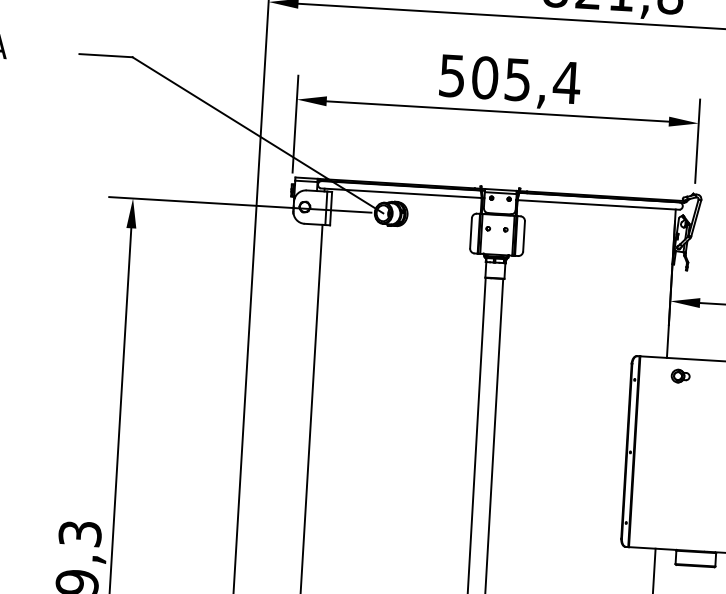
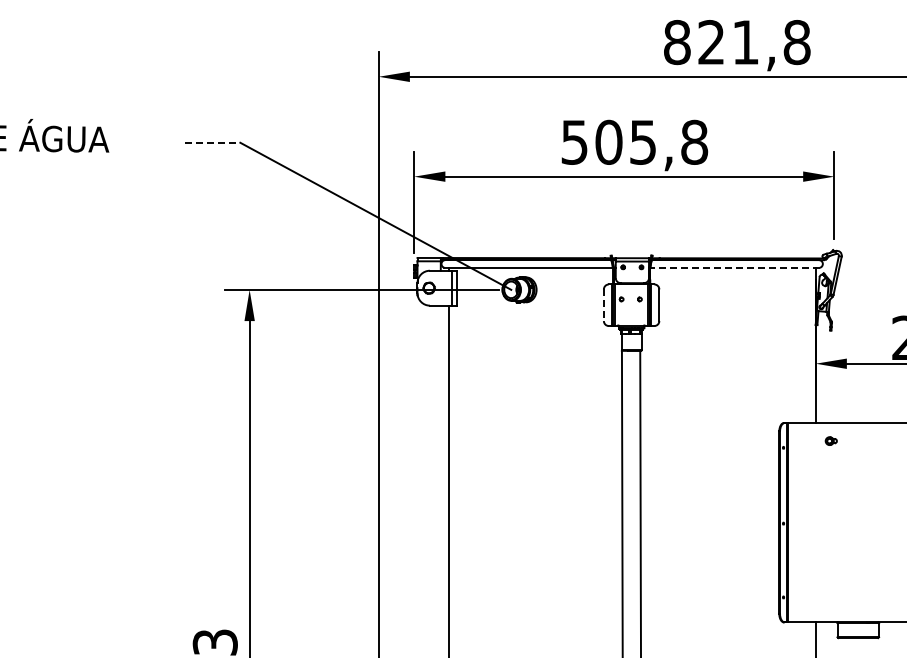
line: (105, 55) -> (212, 142), solid -> dashed
text: (566, 81) -> (694, 141), 505,4 -> 505,8
line: (599, 204) -> (735, 267), solid -> dashed
line: (470, 233) -> (603, 305), solid -> dashed
part: (681, 375) -> (831, 440), size x0.6

